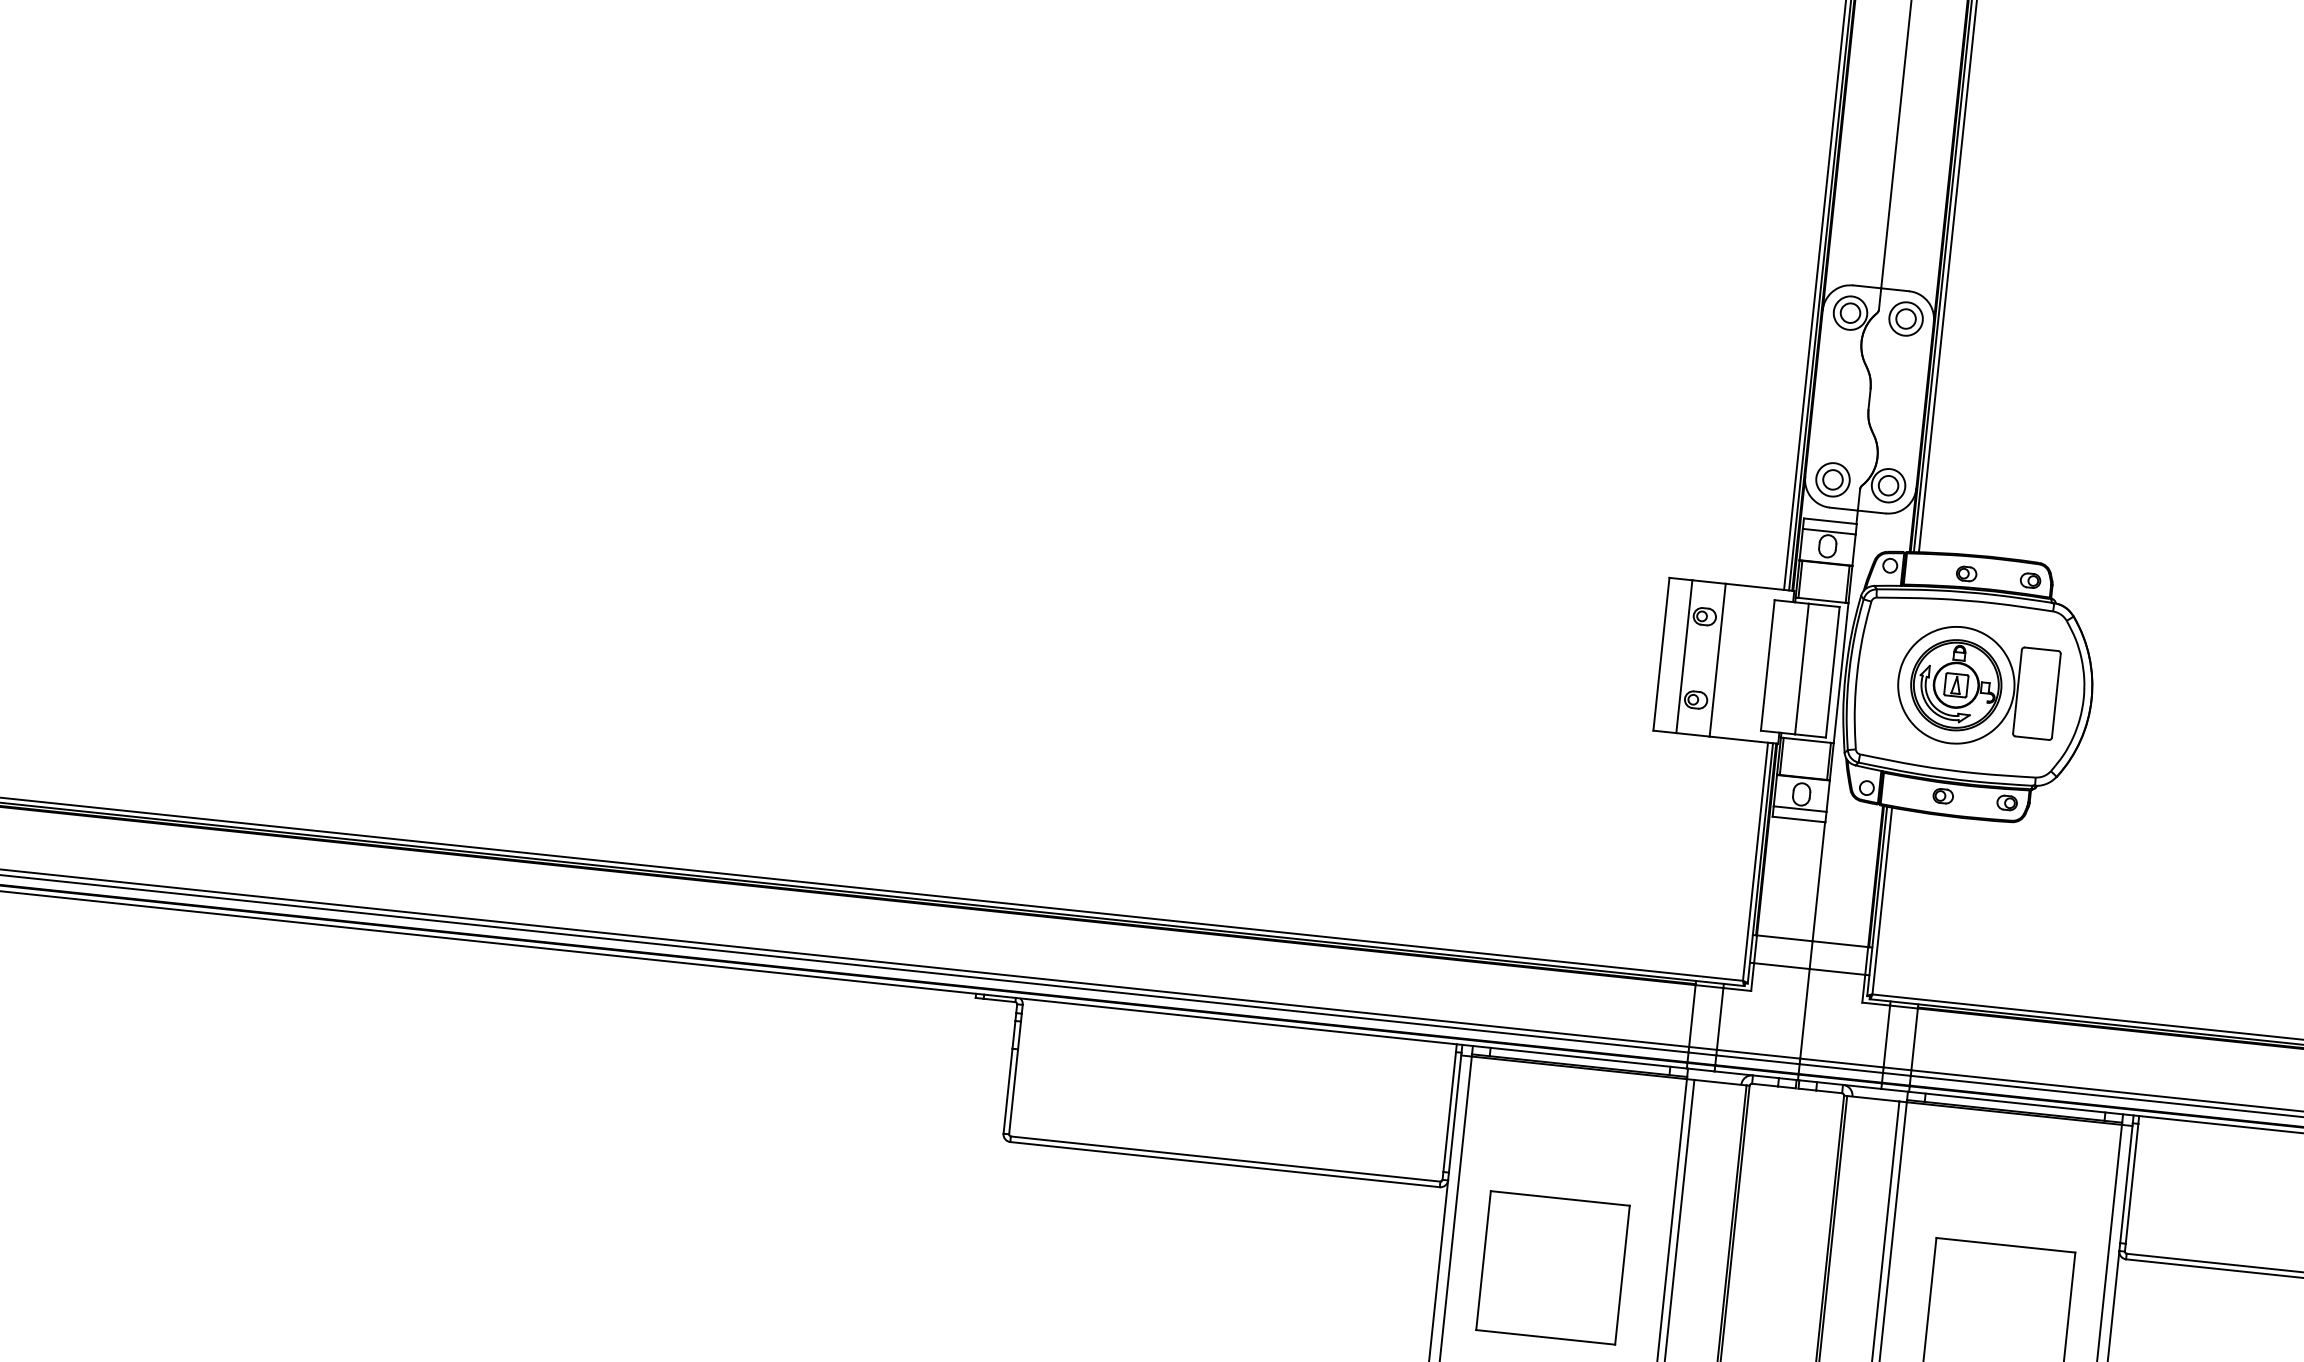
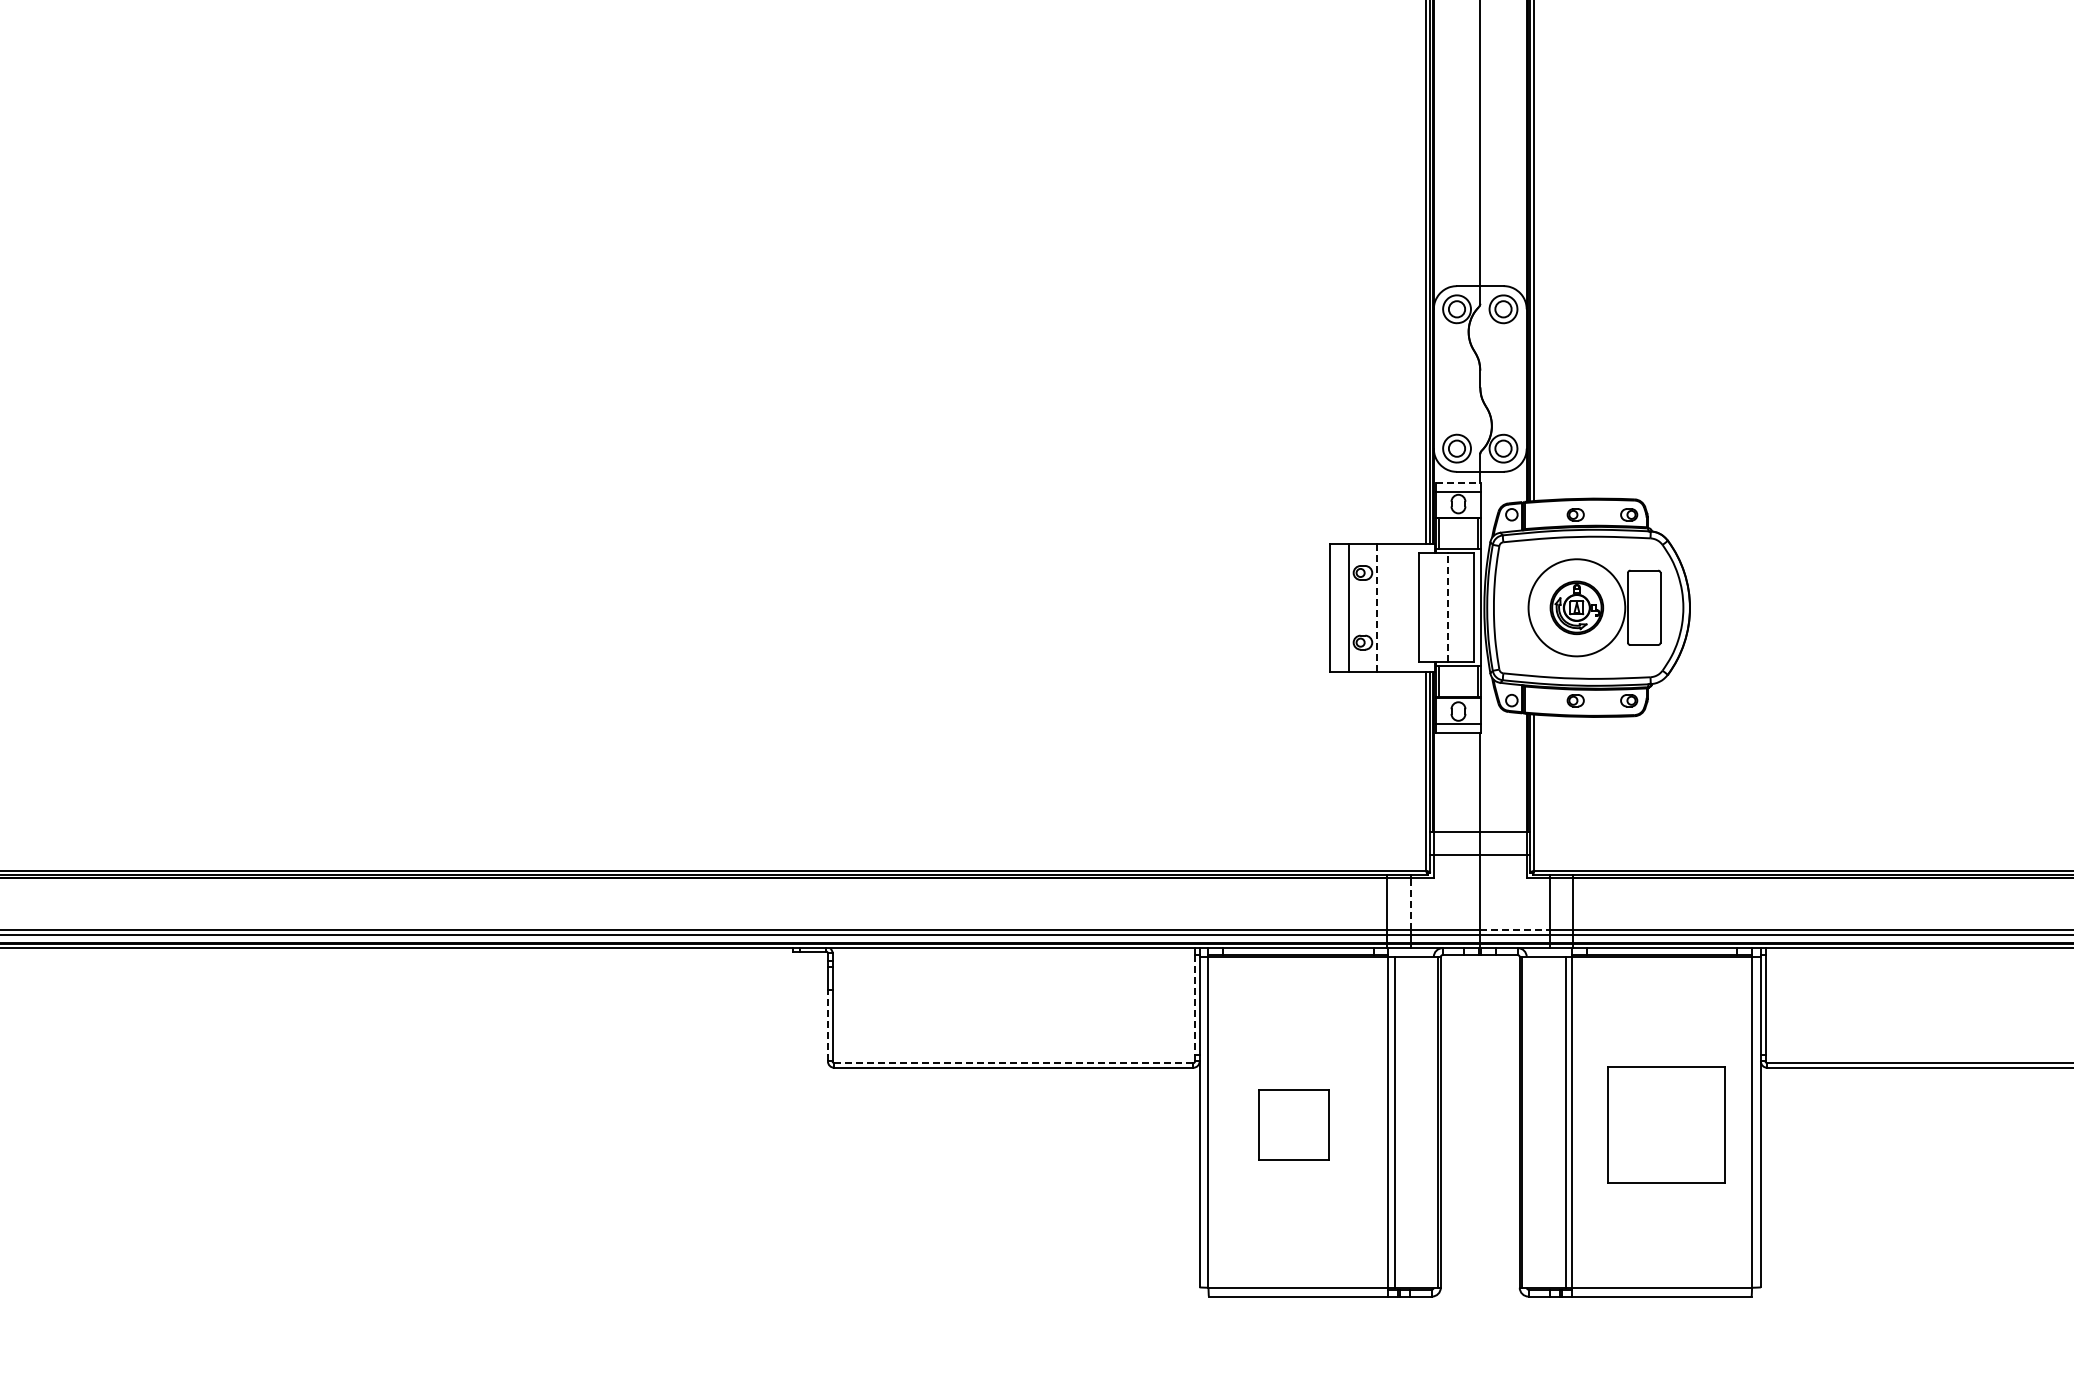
line: (1830, 521) -> (1458, 483), solid -> dashed
line: (1717, 659) -> (1377, 607), solid -> dashed
line: (1801, 668) -> (1447, 607), solid -> dashed
part: (1955, 684) -> (1576, 607), size x0.7
line: (1720, 1019) -> (1410, 904), solid -> dashed
line: (1842, 1063) -> (1515, 930), solid -> dashed
line: (1007, 1090) -> (827, 1025), solid -> dashed
line: (1450, 1112) -> (1195, 1005), solid -> dashed
line: (1225, 1159) -> (1013, 1063), solid -> dashed
part: (1552, 1267) -> (1293, 1124), size x0.6

